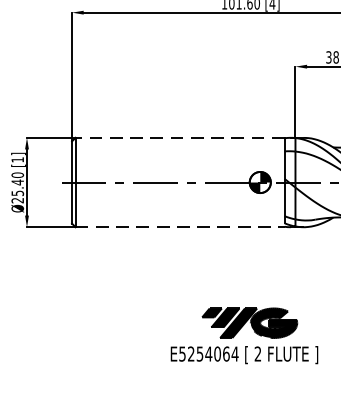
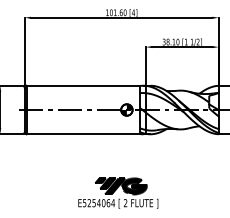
line: (180, 137) -> (83, 85), dashed -> solid
line: (180, 227) -> (83, 134), dashed -> solid

